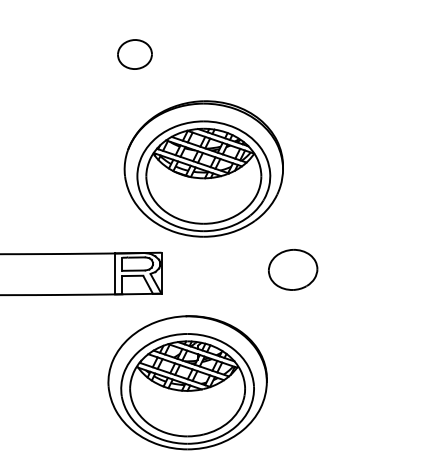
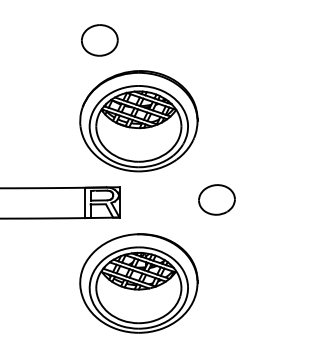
part: (134, 54) -> (99, 40), size x1.43
part: (203, 169) -> (138, 121), moved

